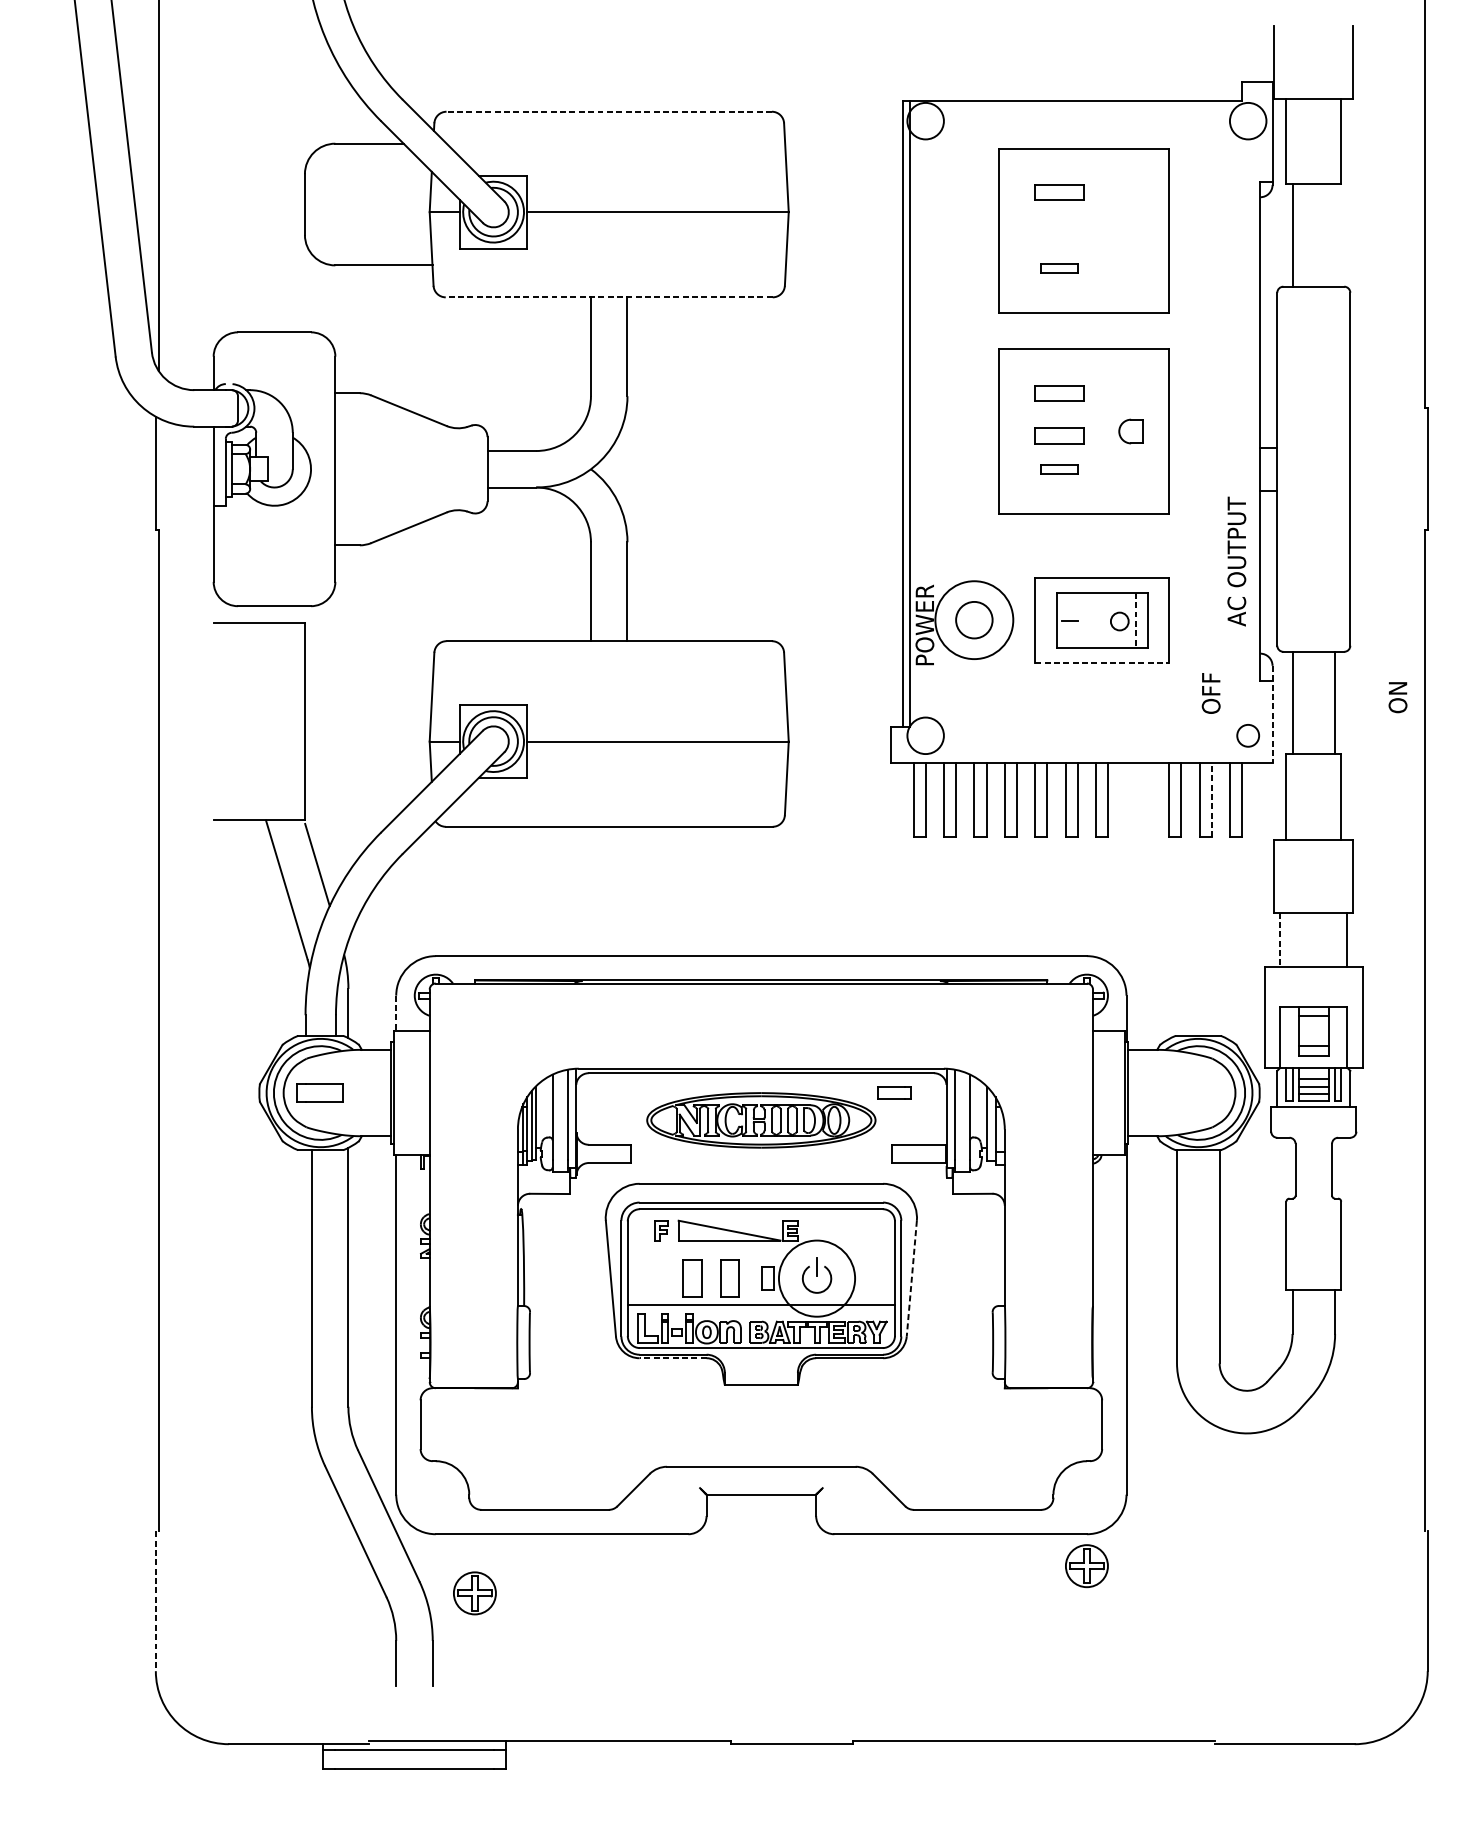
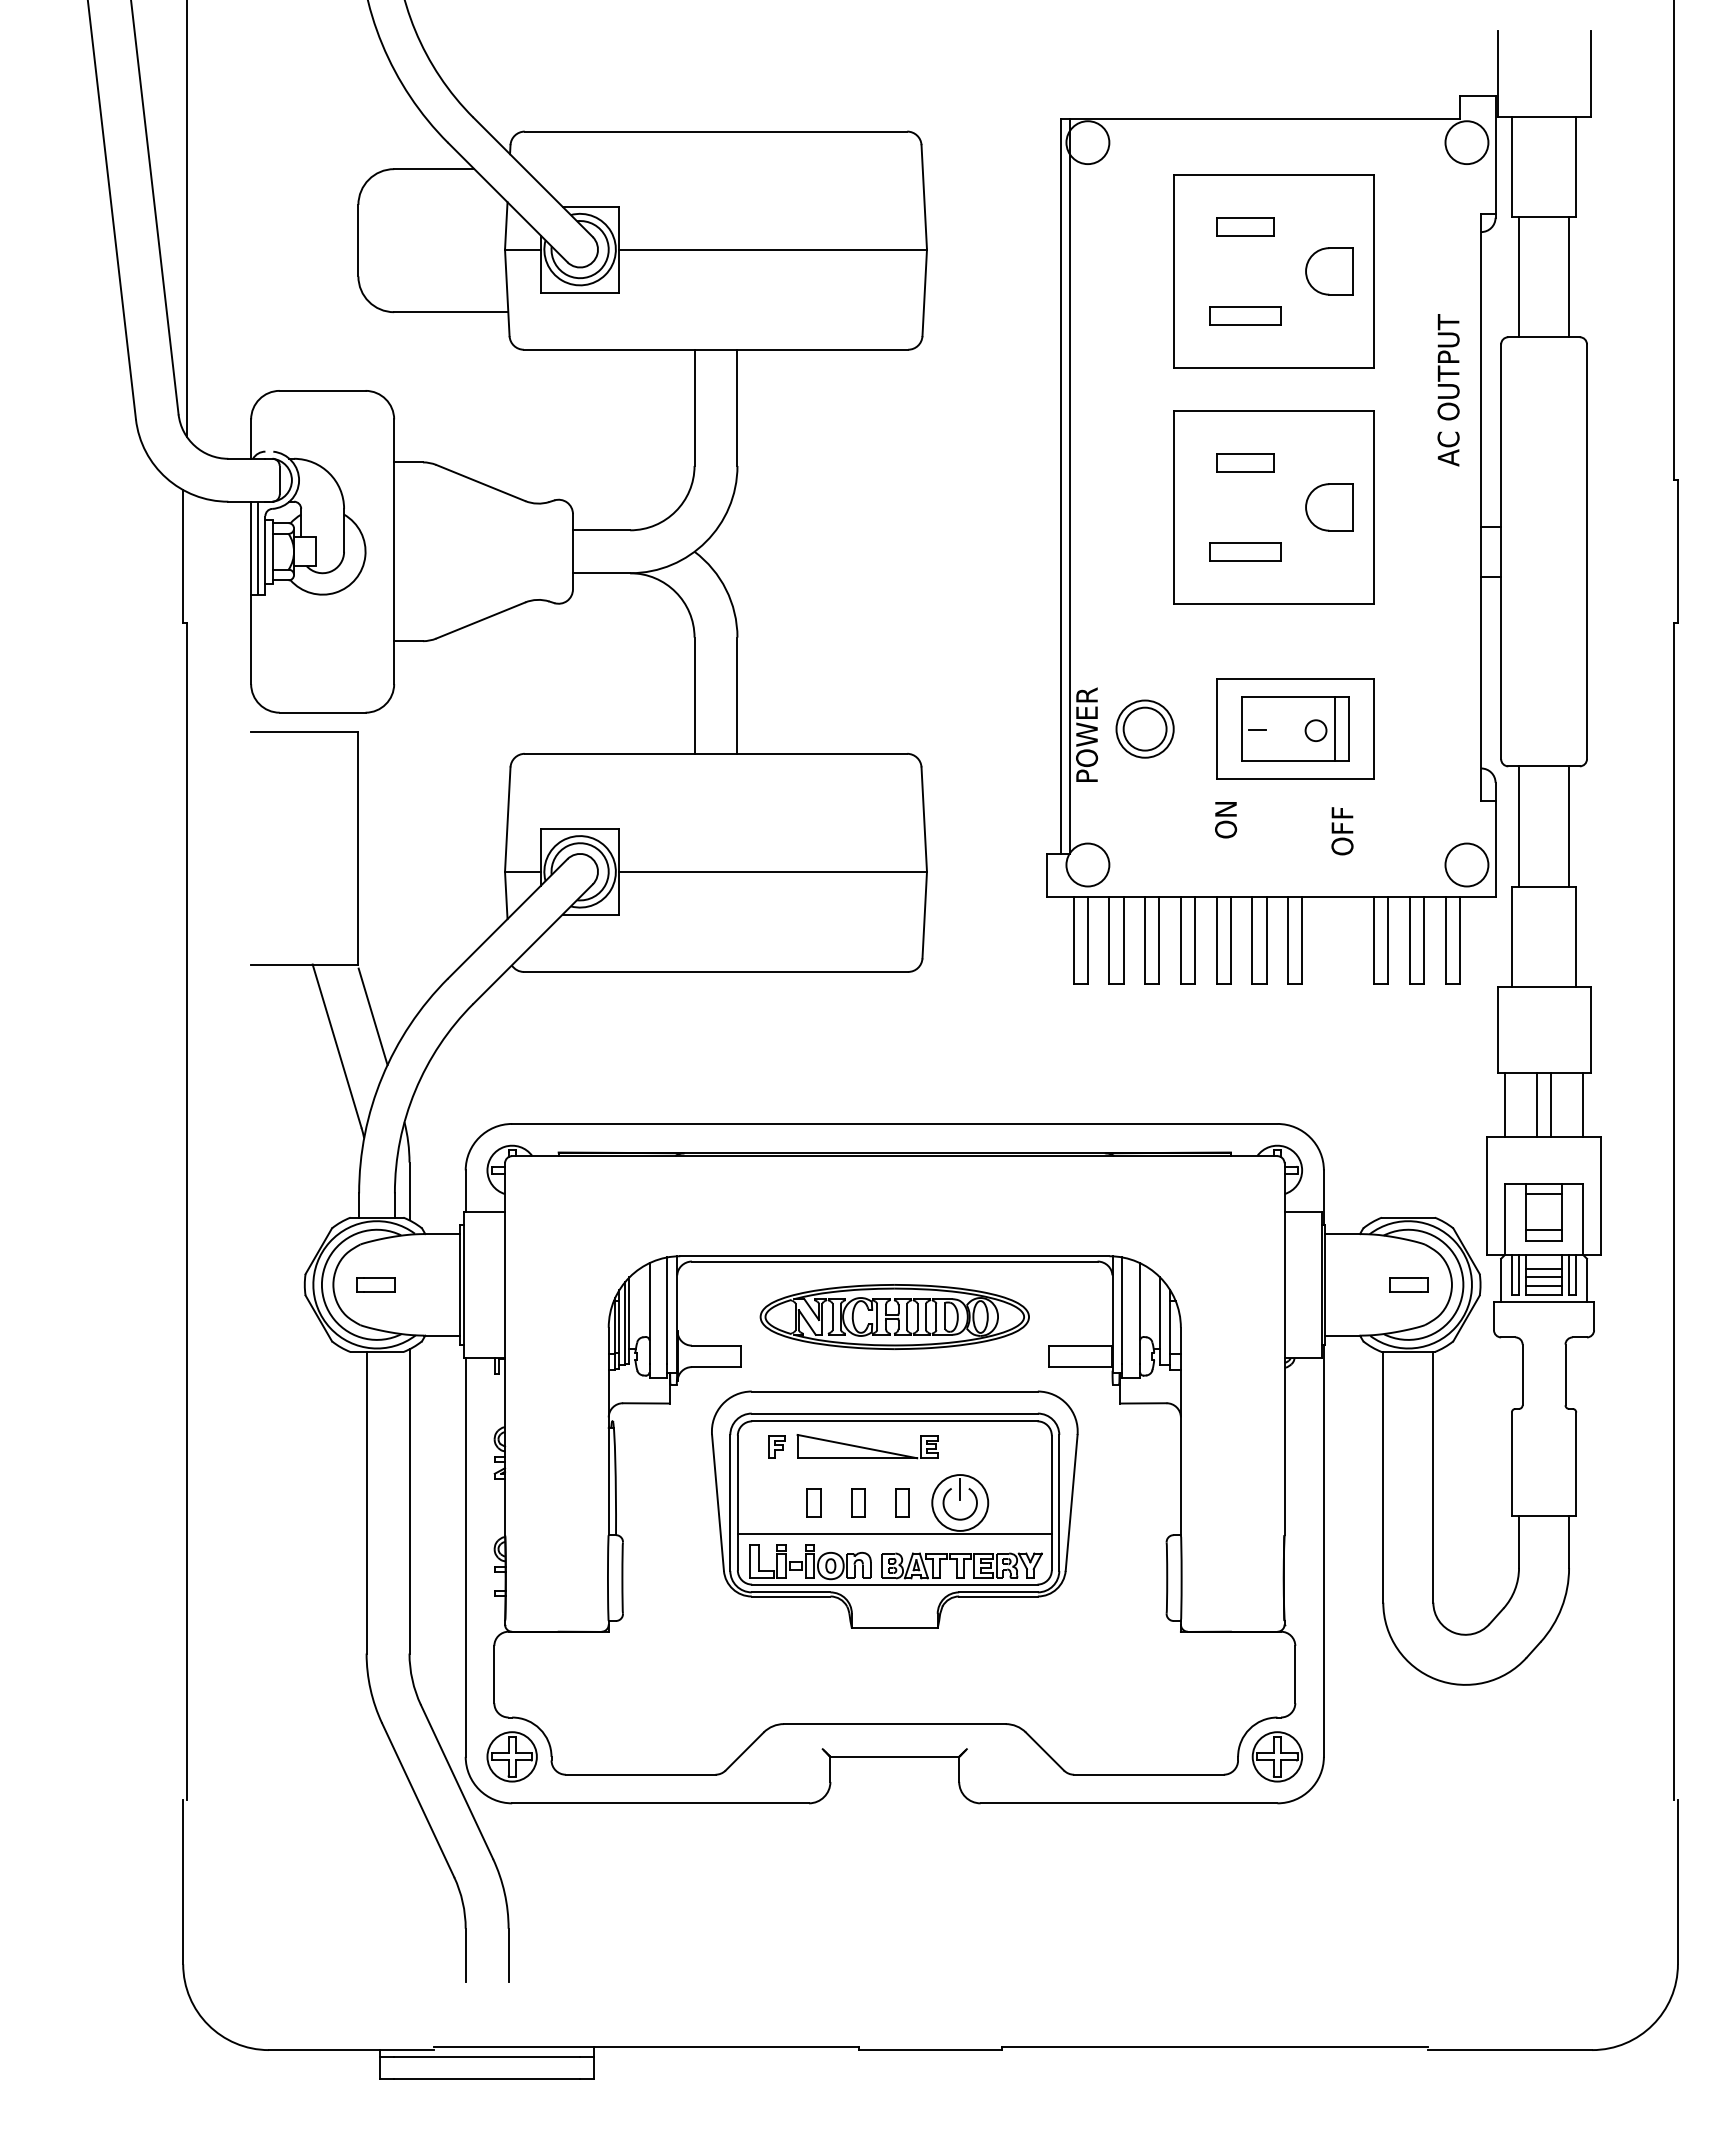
line: (608, 111) -> (715, 131), dashed -> solid
part: (1131, 230) -> (1329, 271), added
line: (1335, 235) -> (1569, 276), added
part: (1059, 268) -> (1245, 315), size x1.67
line: (608, 297) -> (715, 349), dashed -> solid
part: (1131, 431) -> (1329, 507), size x1.67
part: (1059, 435) -> (1245, 512), removed
line: (219, 465) -> (258, 547), added
part: (1059, 469) -> (1245, 551), size x1.67
text: (1236, 561) -> (1448, 390), moved
circle: (973, 619) -> (1144, 728), size x0.62
line: (1135, 620) -> (1334, 729), dashed -> solid
line: (1102, 663) -> (1295, 779), dashed -> solid
text: (1211, 693) -> (1342, 831), moved
text: (1398, 697) -> (1226, 820), moved
line: (1272, 714) -> (1495, 840), dashed -> solid
circle: (1247, 735) -> (1466, 864), size x1.67
line: (1212, 800) -> (1424, 940), dashed -> solid
line: (1307, 939) -> (1536, 1104), added
line: (1320, 939) -> (1551, 1104), added
line: (1280, 940) -> (1504, 1105), dashed -> solid
line: (396, 1012) -> (465, 1190), dashed -> solid
part: (319, 1092) -> (375, 1284), size x0.71
part: (893, 1092) -> (1408, 1284), moved
part: (692, 1278) -> (813, 1502), size x0.62
part: (730, 1278) -> (858, 1502), size x0.62
circle: (817, 1278) -> (960, 1502), size x0.62
line: (911, 1279) -> (1071, 1503), dashed -> solid
line: (672, 1358) -> (790, 1596), dashed -> solid
part: (1086, 1565) -> (1276, 1756), moved
part: (474, 1593) -> (511, 1756), moved
line: (156, 1601) -> (183, 1882), dashed -> solid

